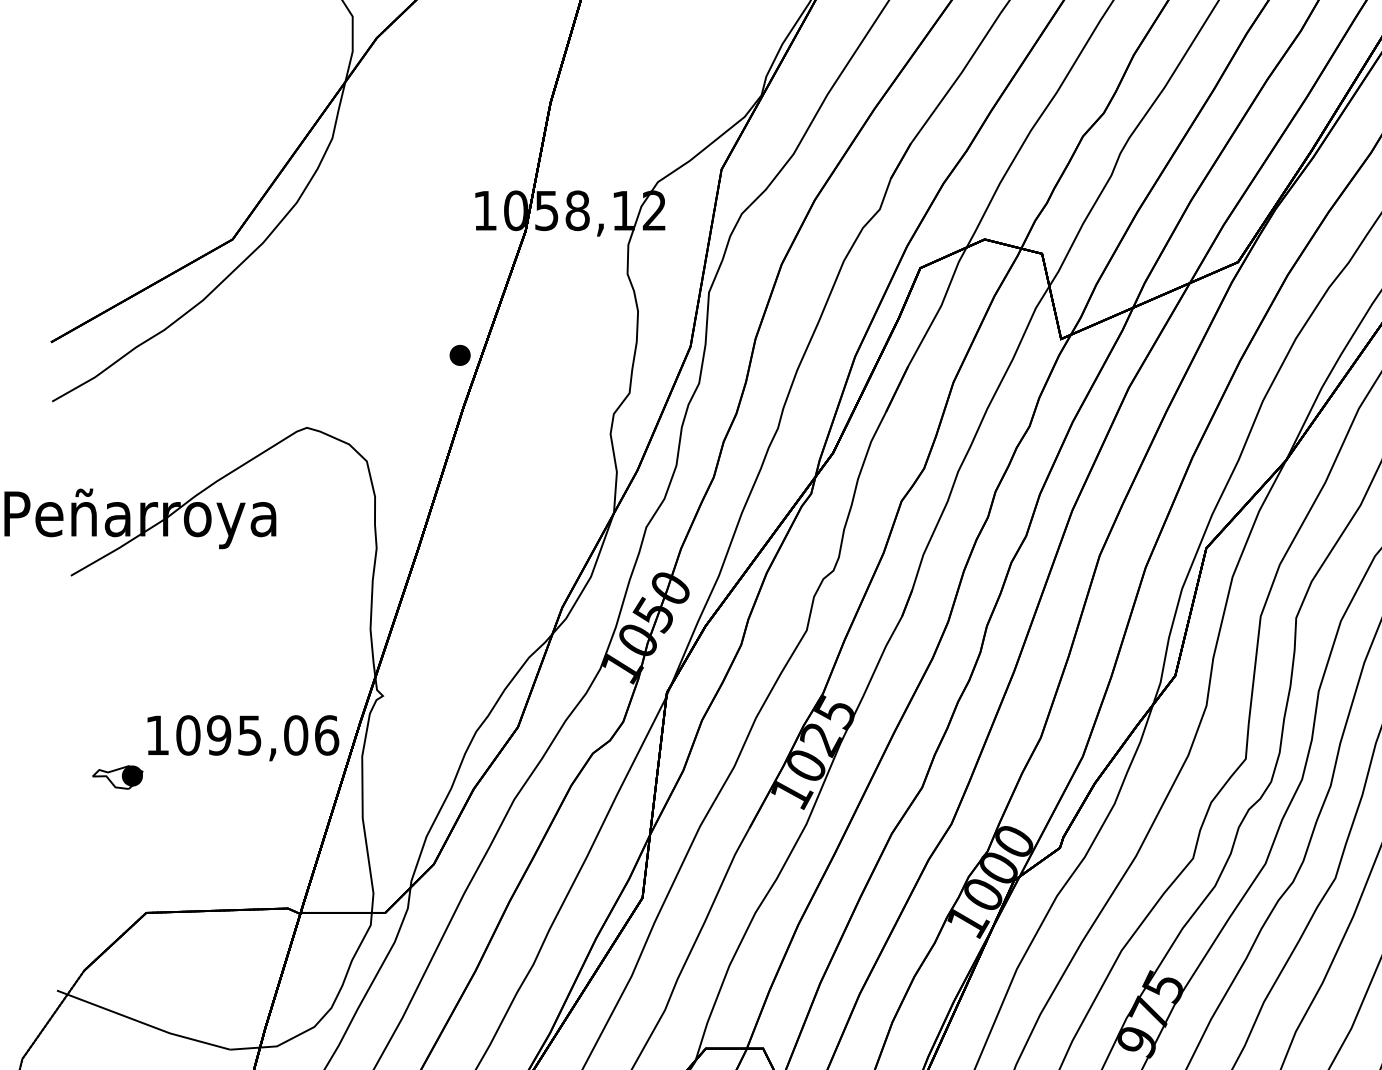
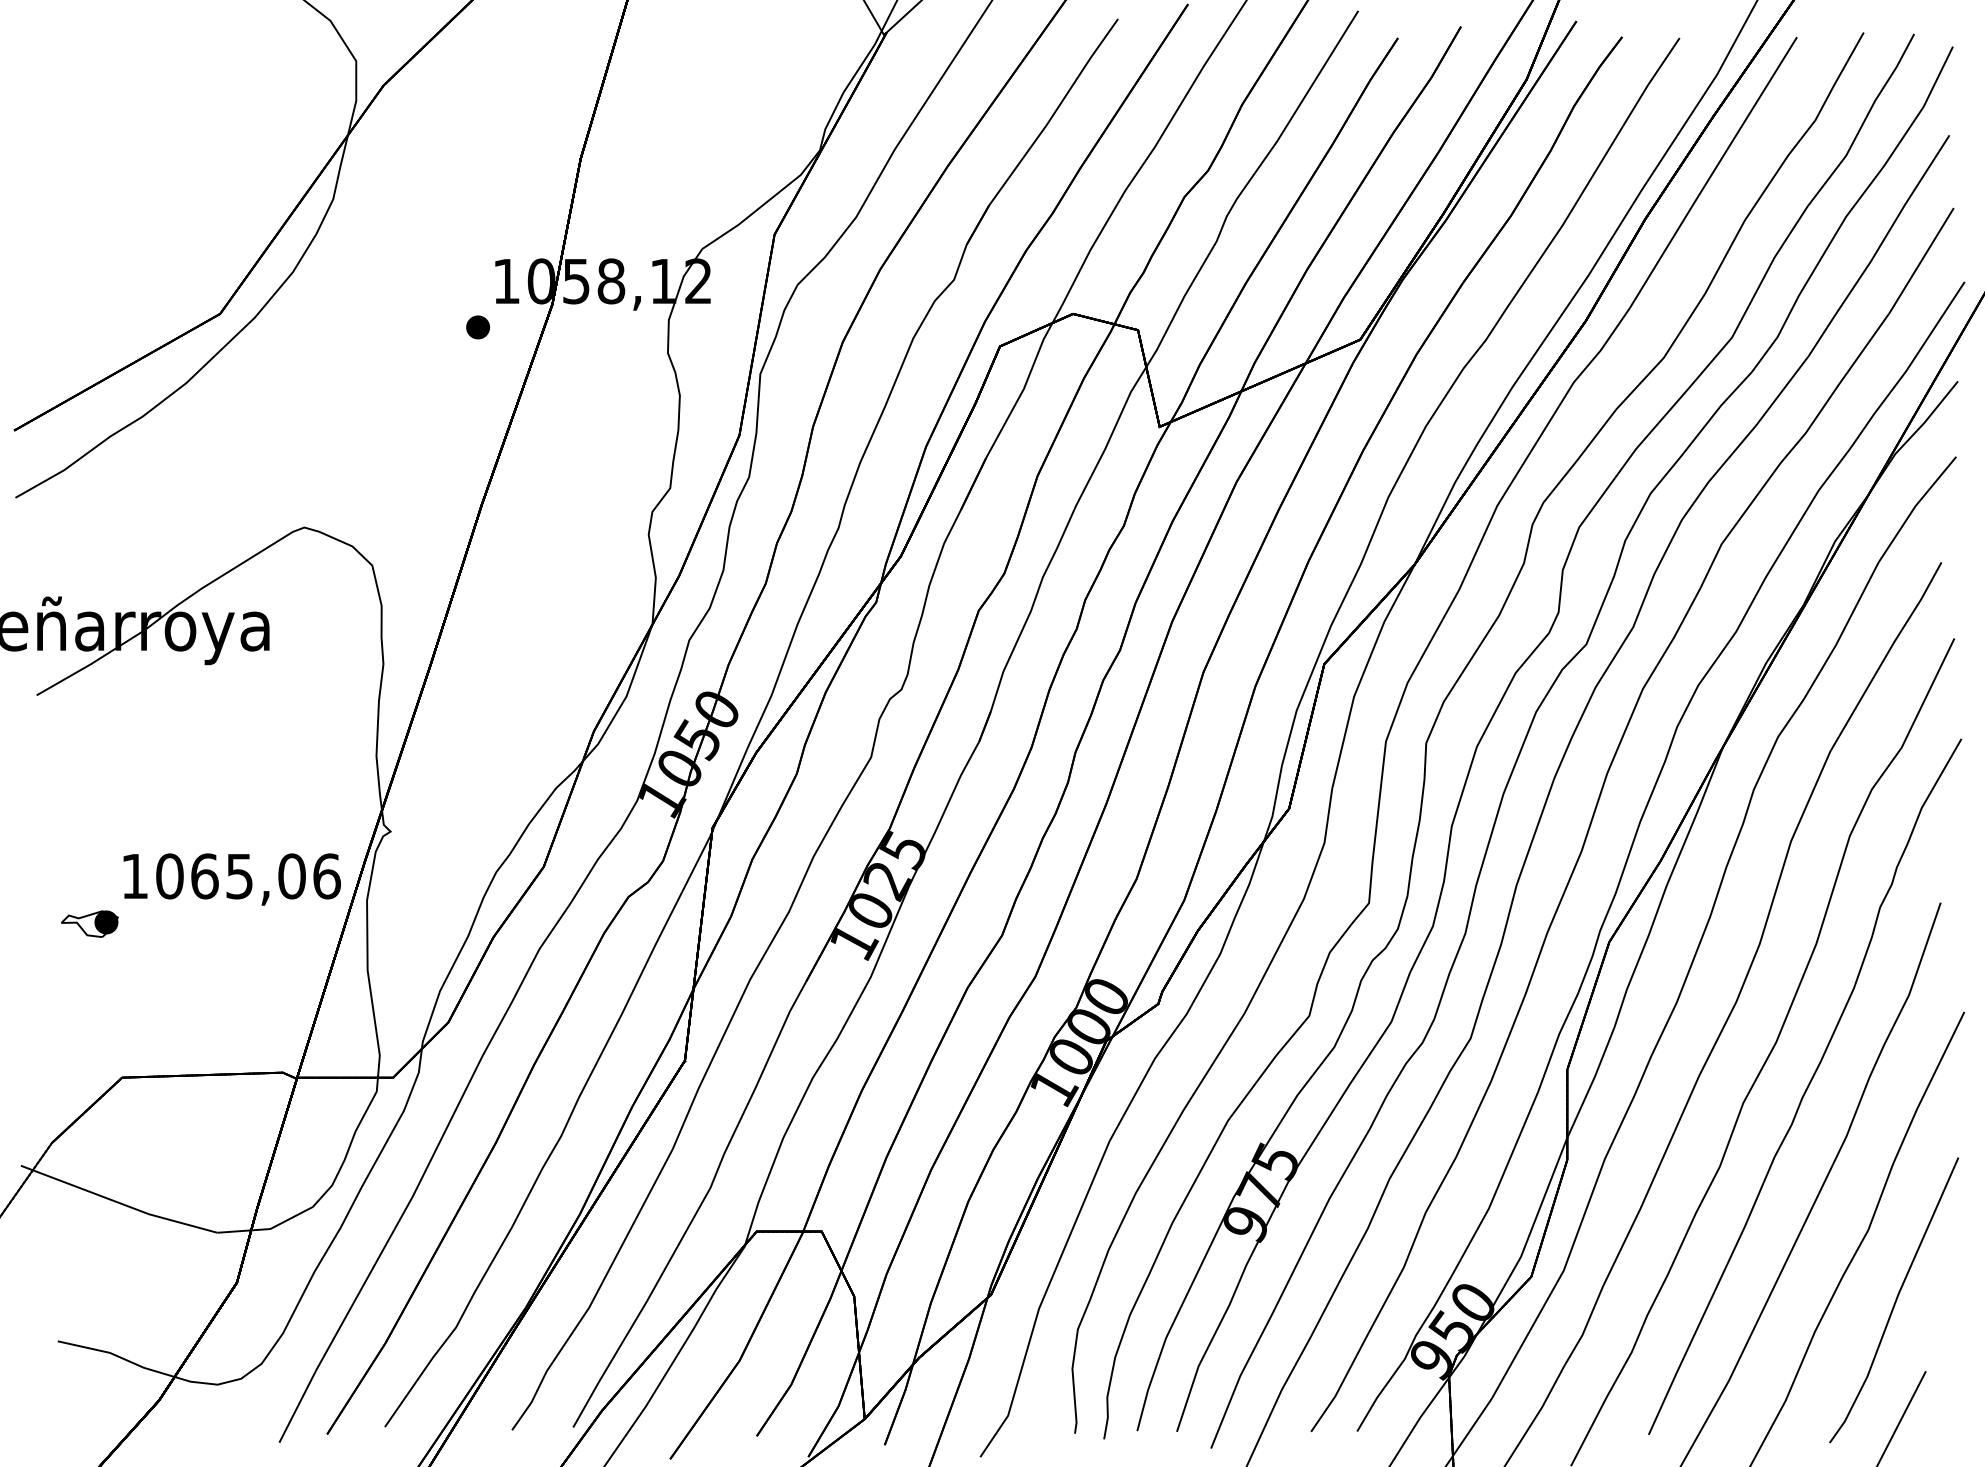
part: (459, 355) -> (477, 327), moved
text: (218, 735) -> (204, 876), 1095,06 -> 1065,06

